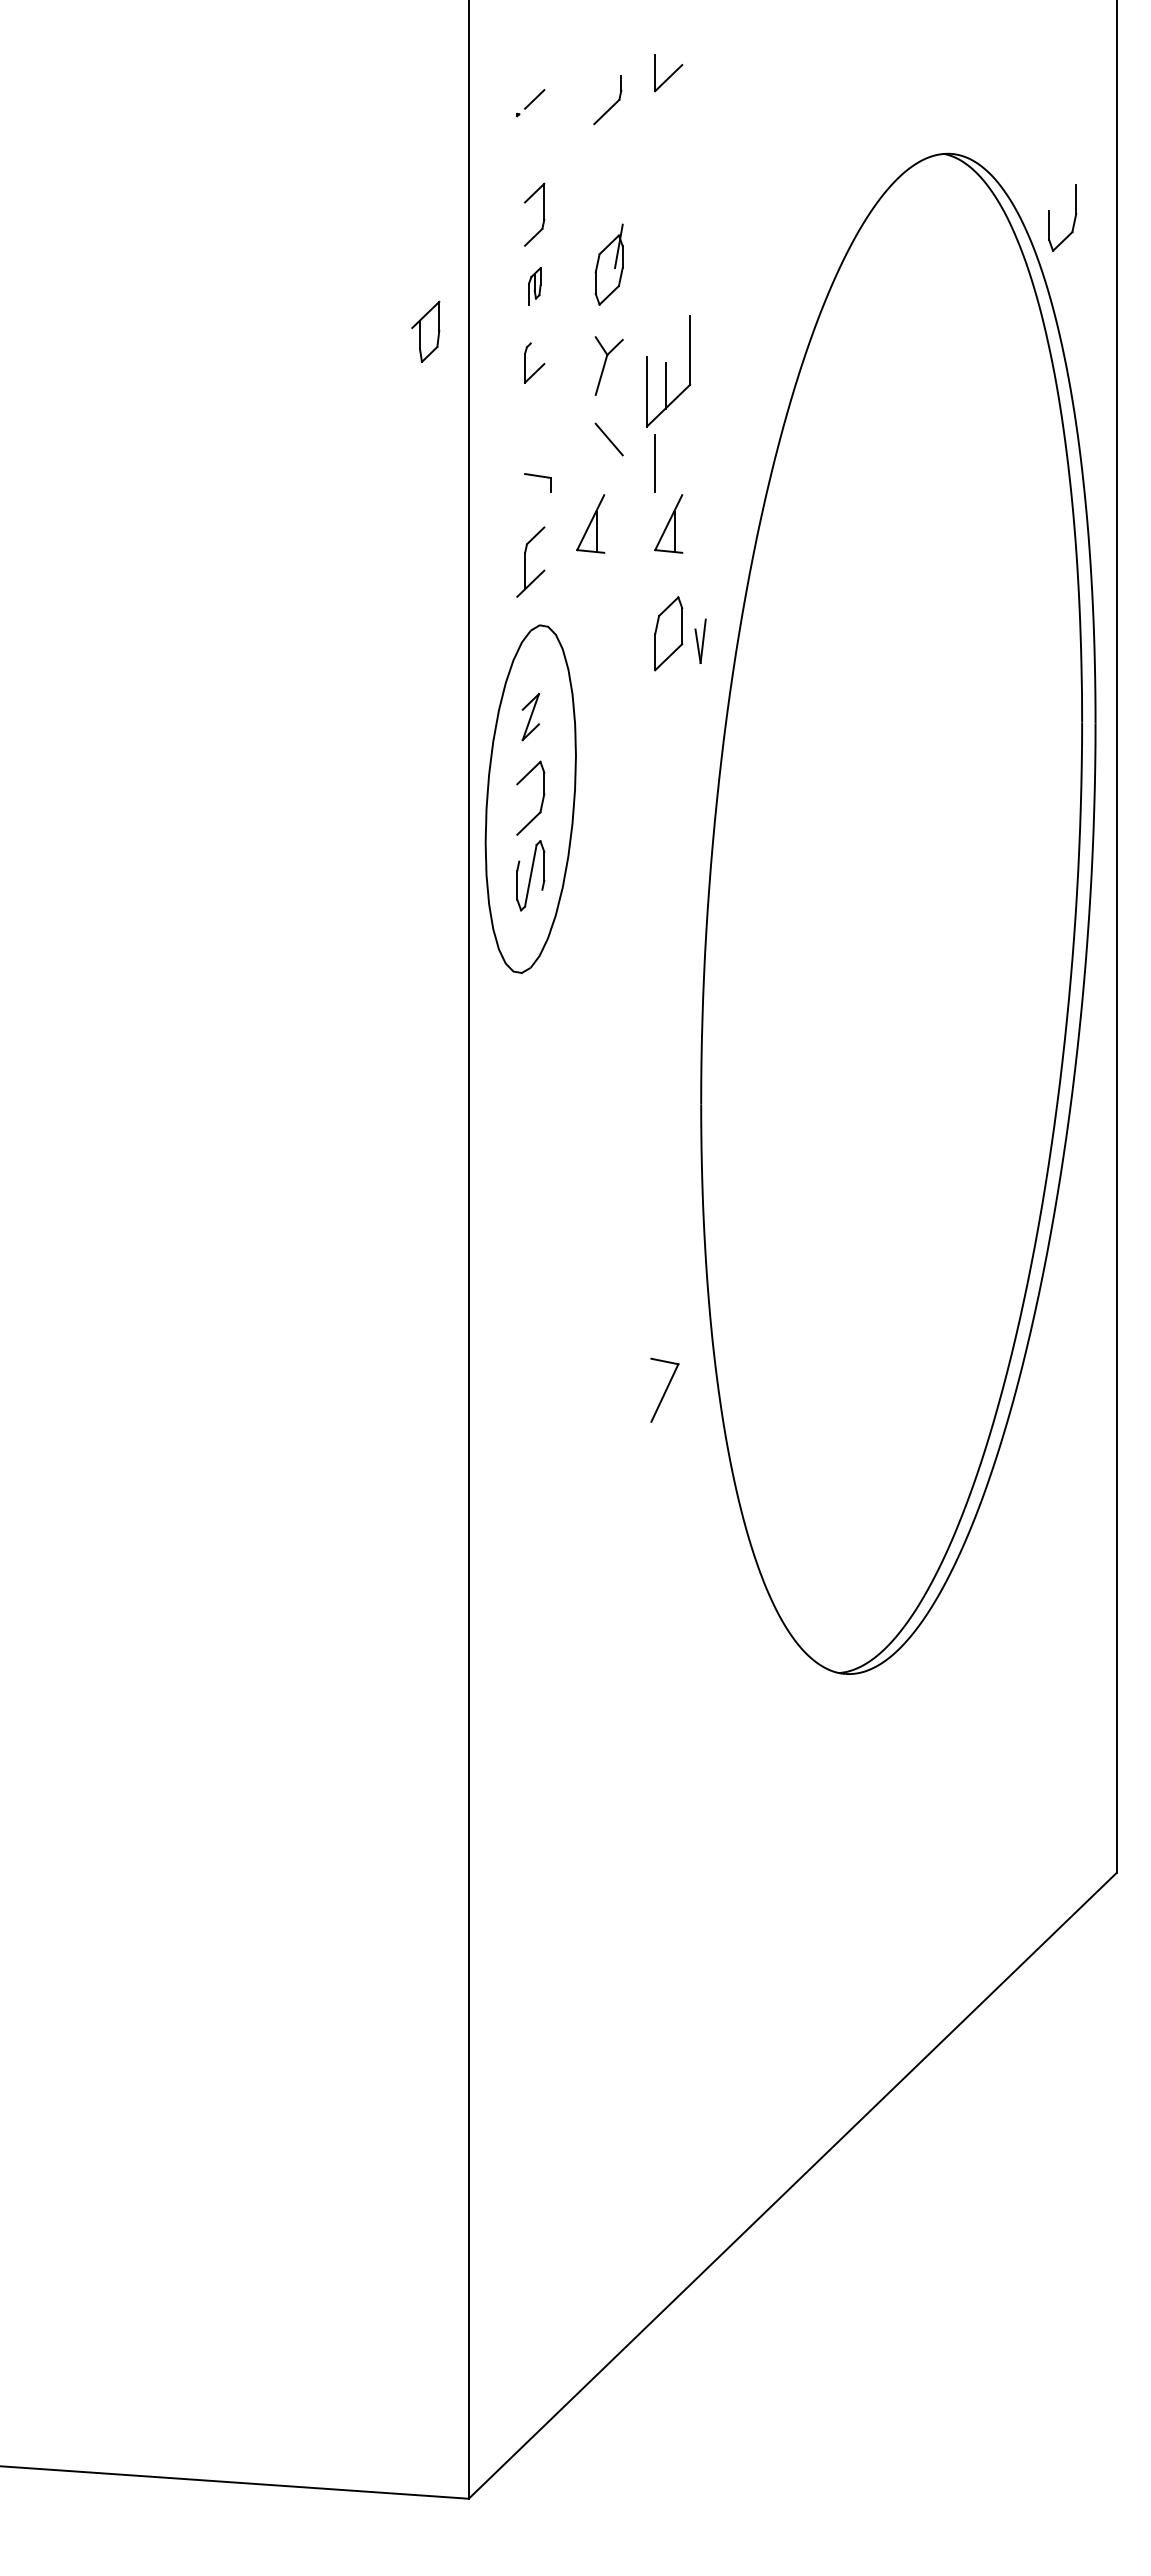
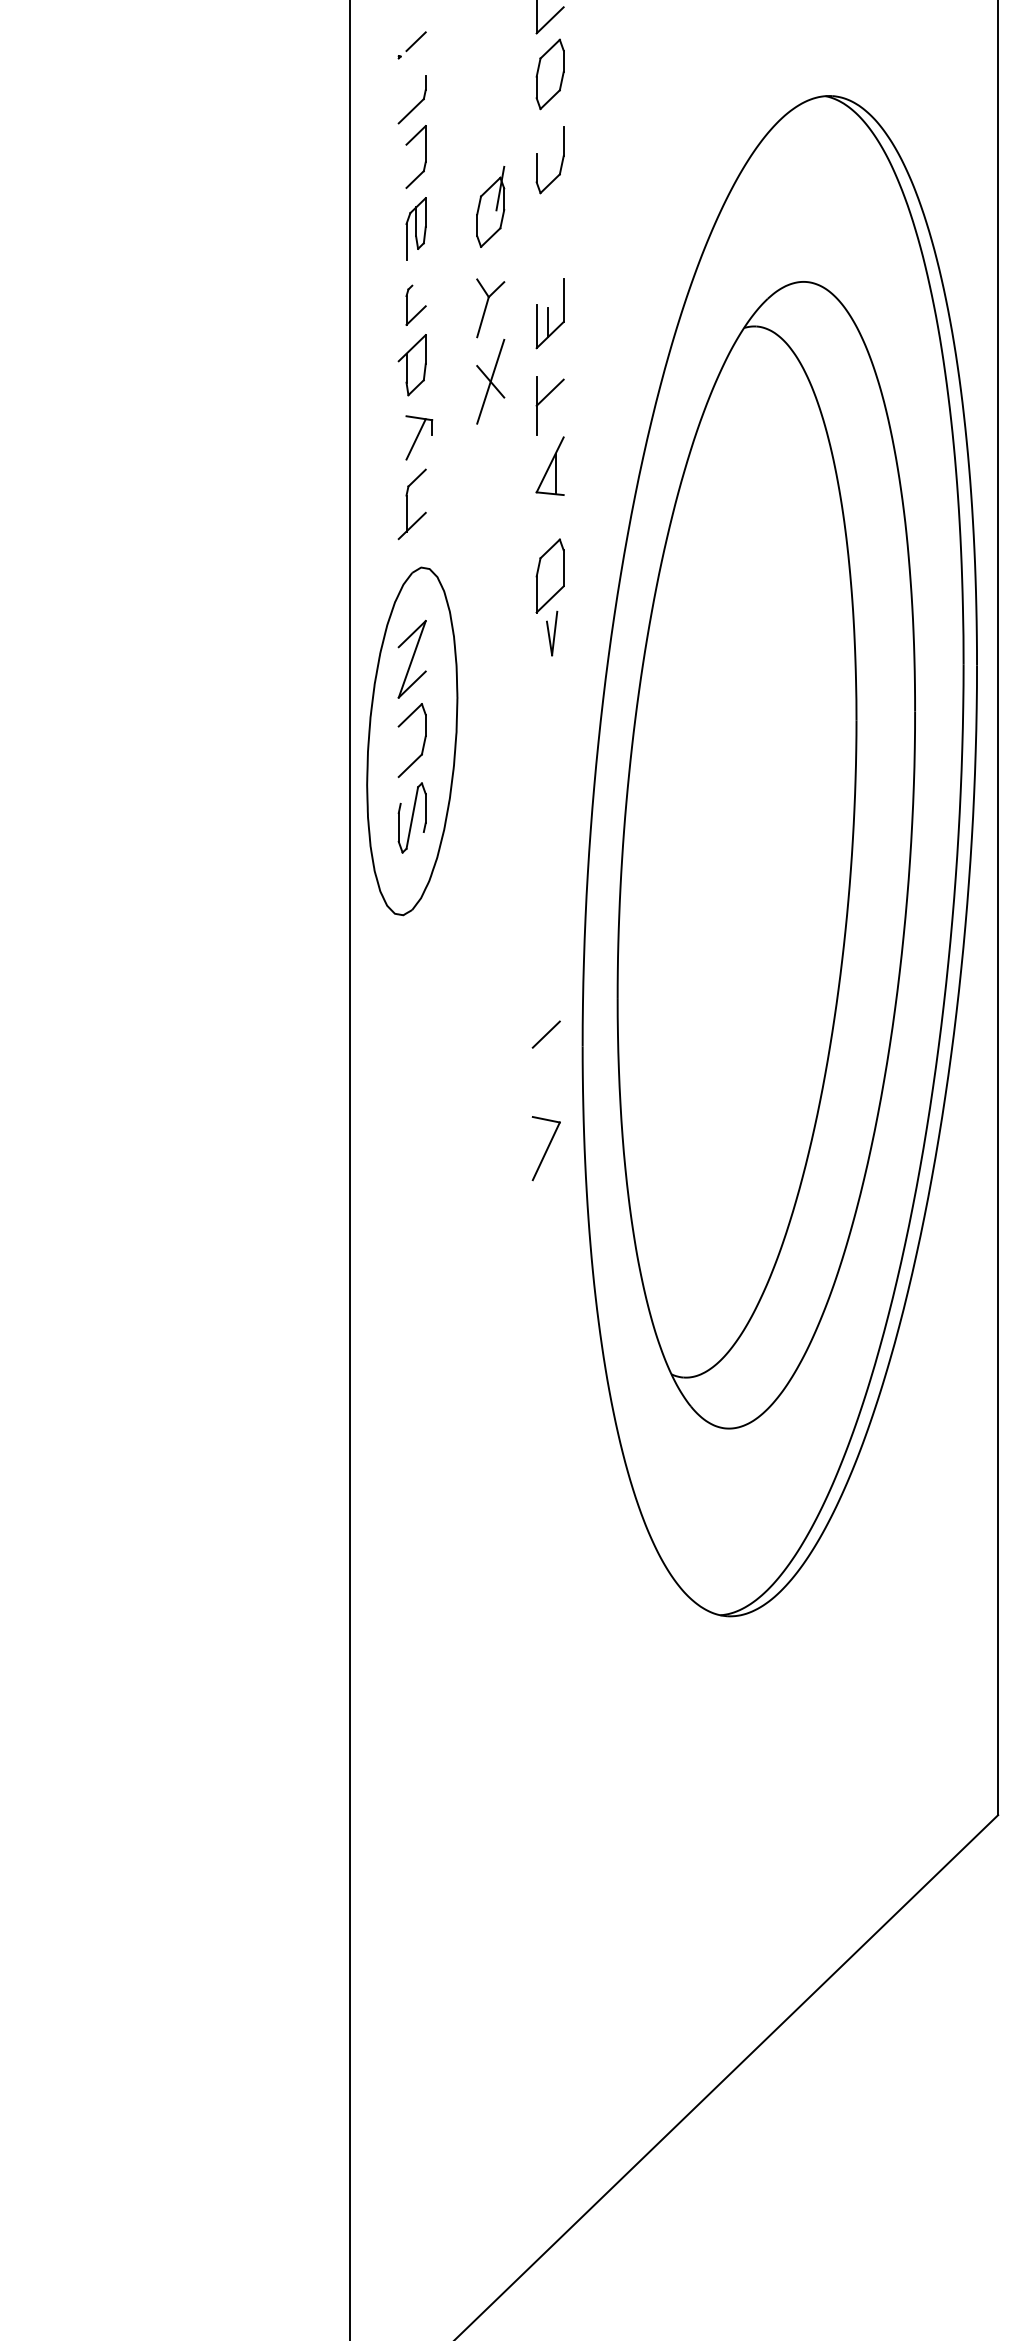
part: (612, 105) -> (416, 104), moved
part: (668, 131) -> (549, 73), added
part: (1073, 220) -> (560, 162), moved
part: (534, 286) -> (415, 228), size x1.67
part: (425, 331) -> (411, 364), moved
part: (668, 371) -> (549, 313), size x0.62
line: (608, 439) -> (489, 381), added
line: (668, 450) -> (549, 392), added
line: (534, 496) -> (415, 438), added
part: (590, 523) -> (471, 465), removed
part: (700, 640) -> (551, 632), moved
part: (530, 716) -> (411, 658), size x1.67
part: (884, 912) -> (765, 854), added
line: (664, 1092) -> (545, 1034), added
part: (664, 1389) -> (545, 1147), moved

